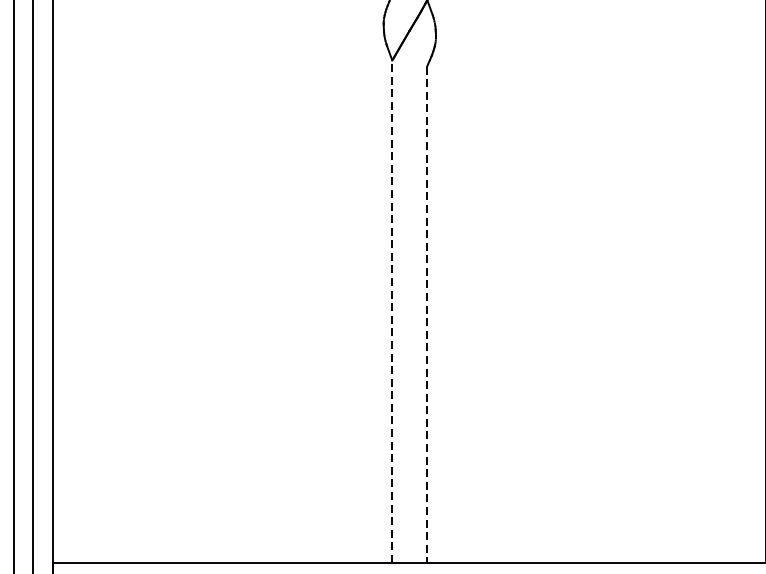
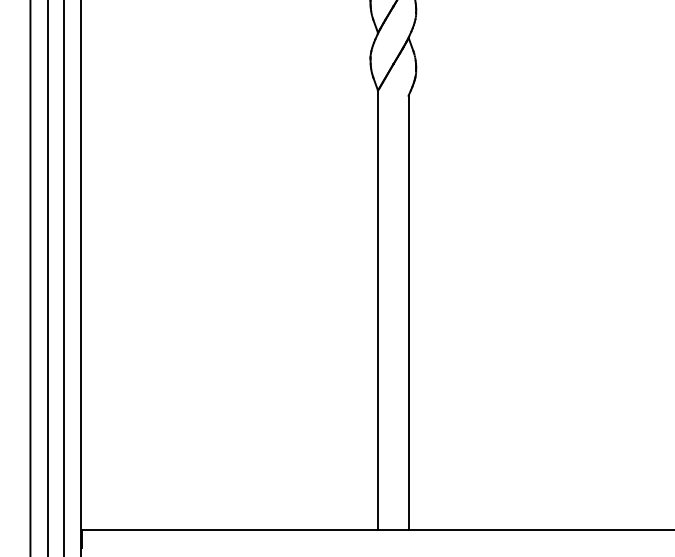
line: (392, 310) -> (378, 309), dashed -> solid
line: (427, 314) -> (408, 312), dashed -> solid

